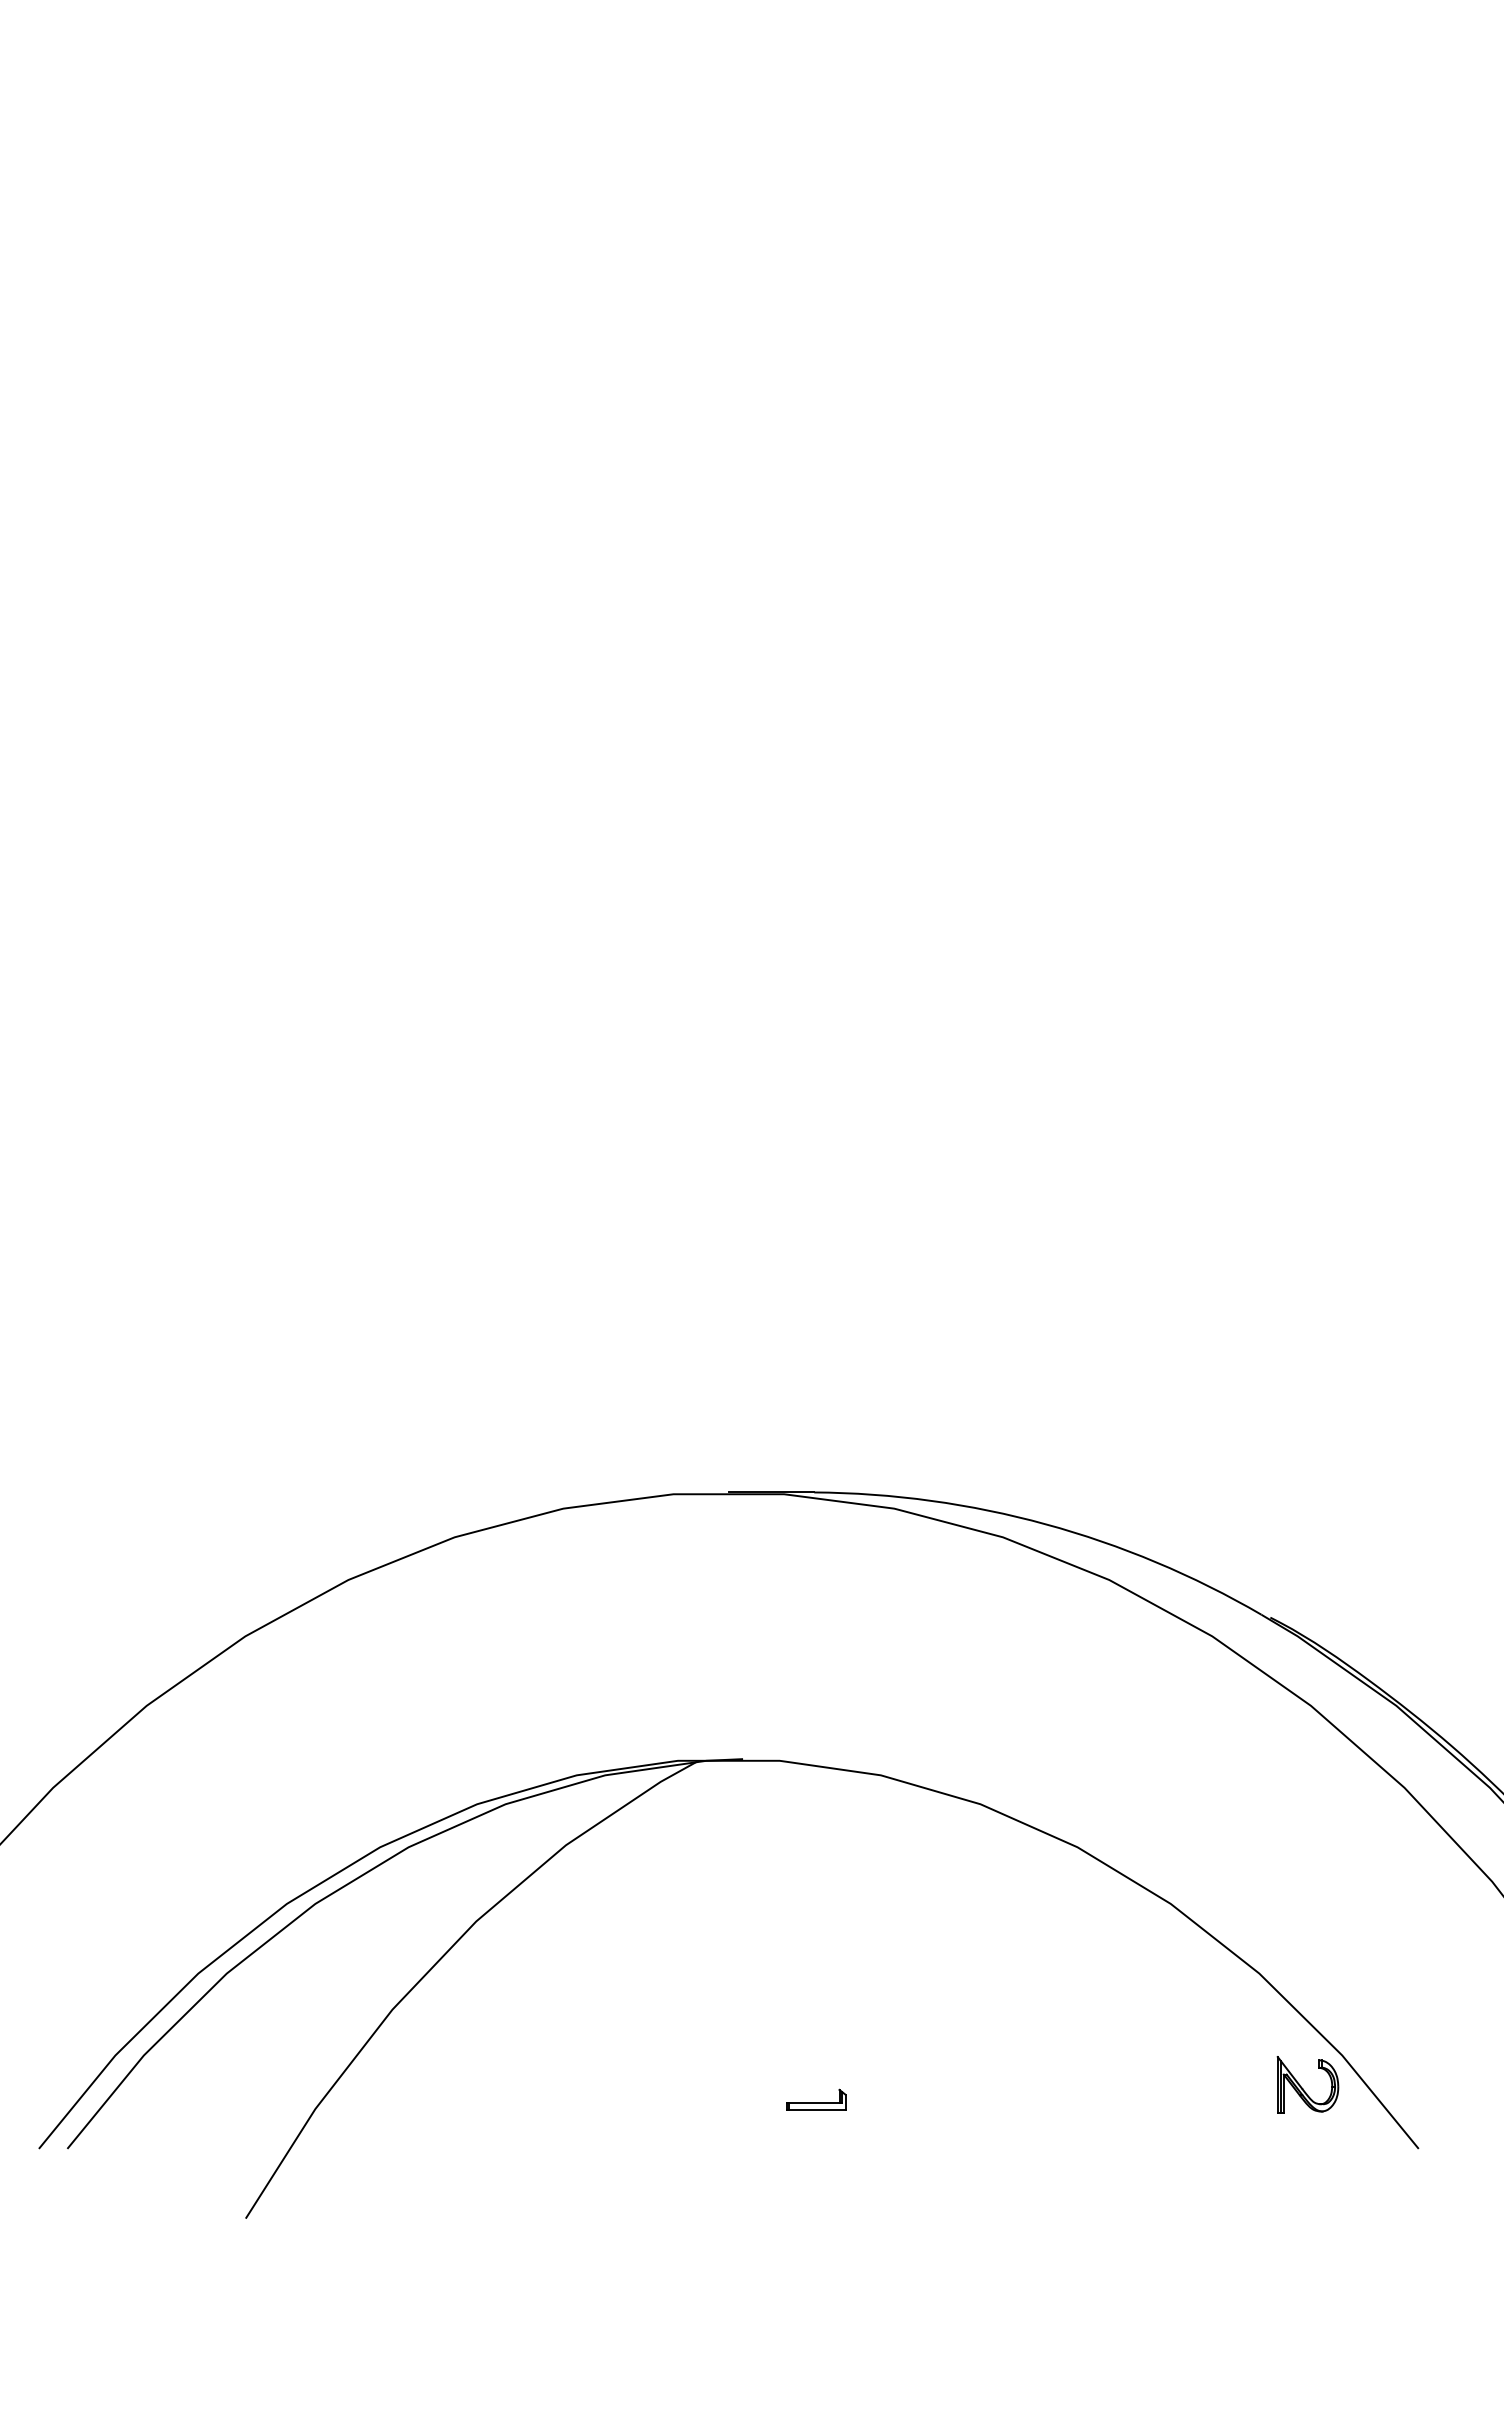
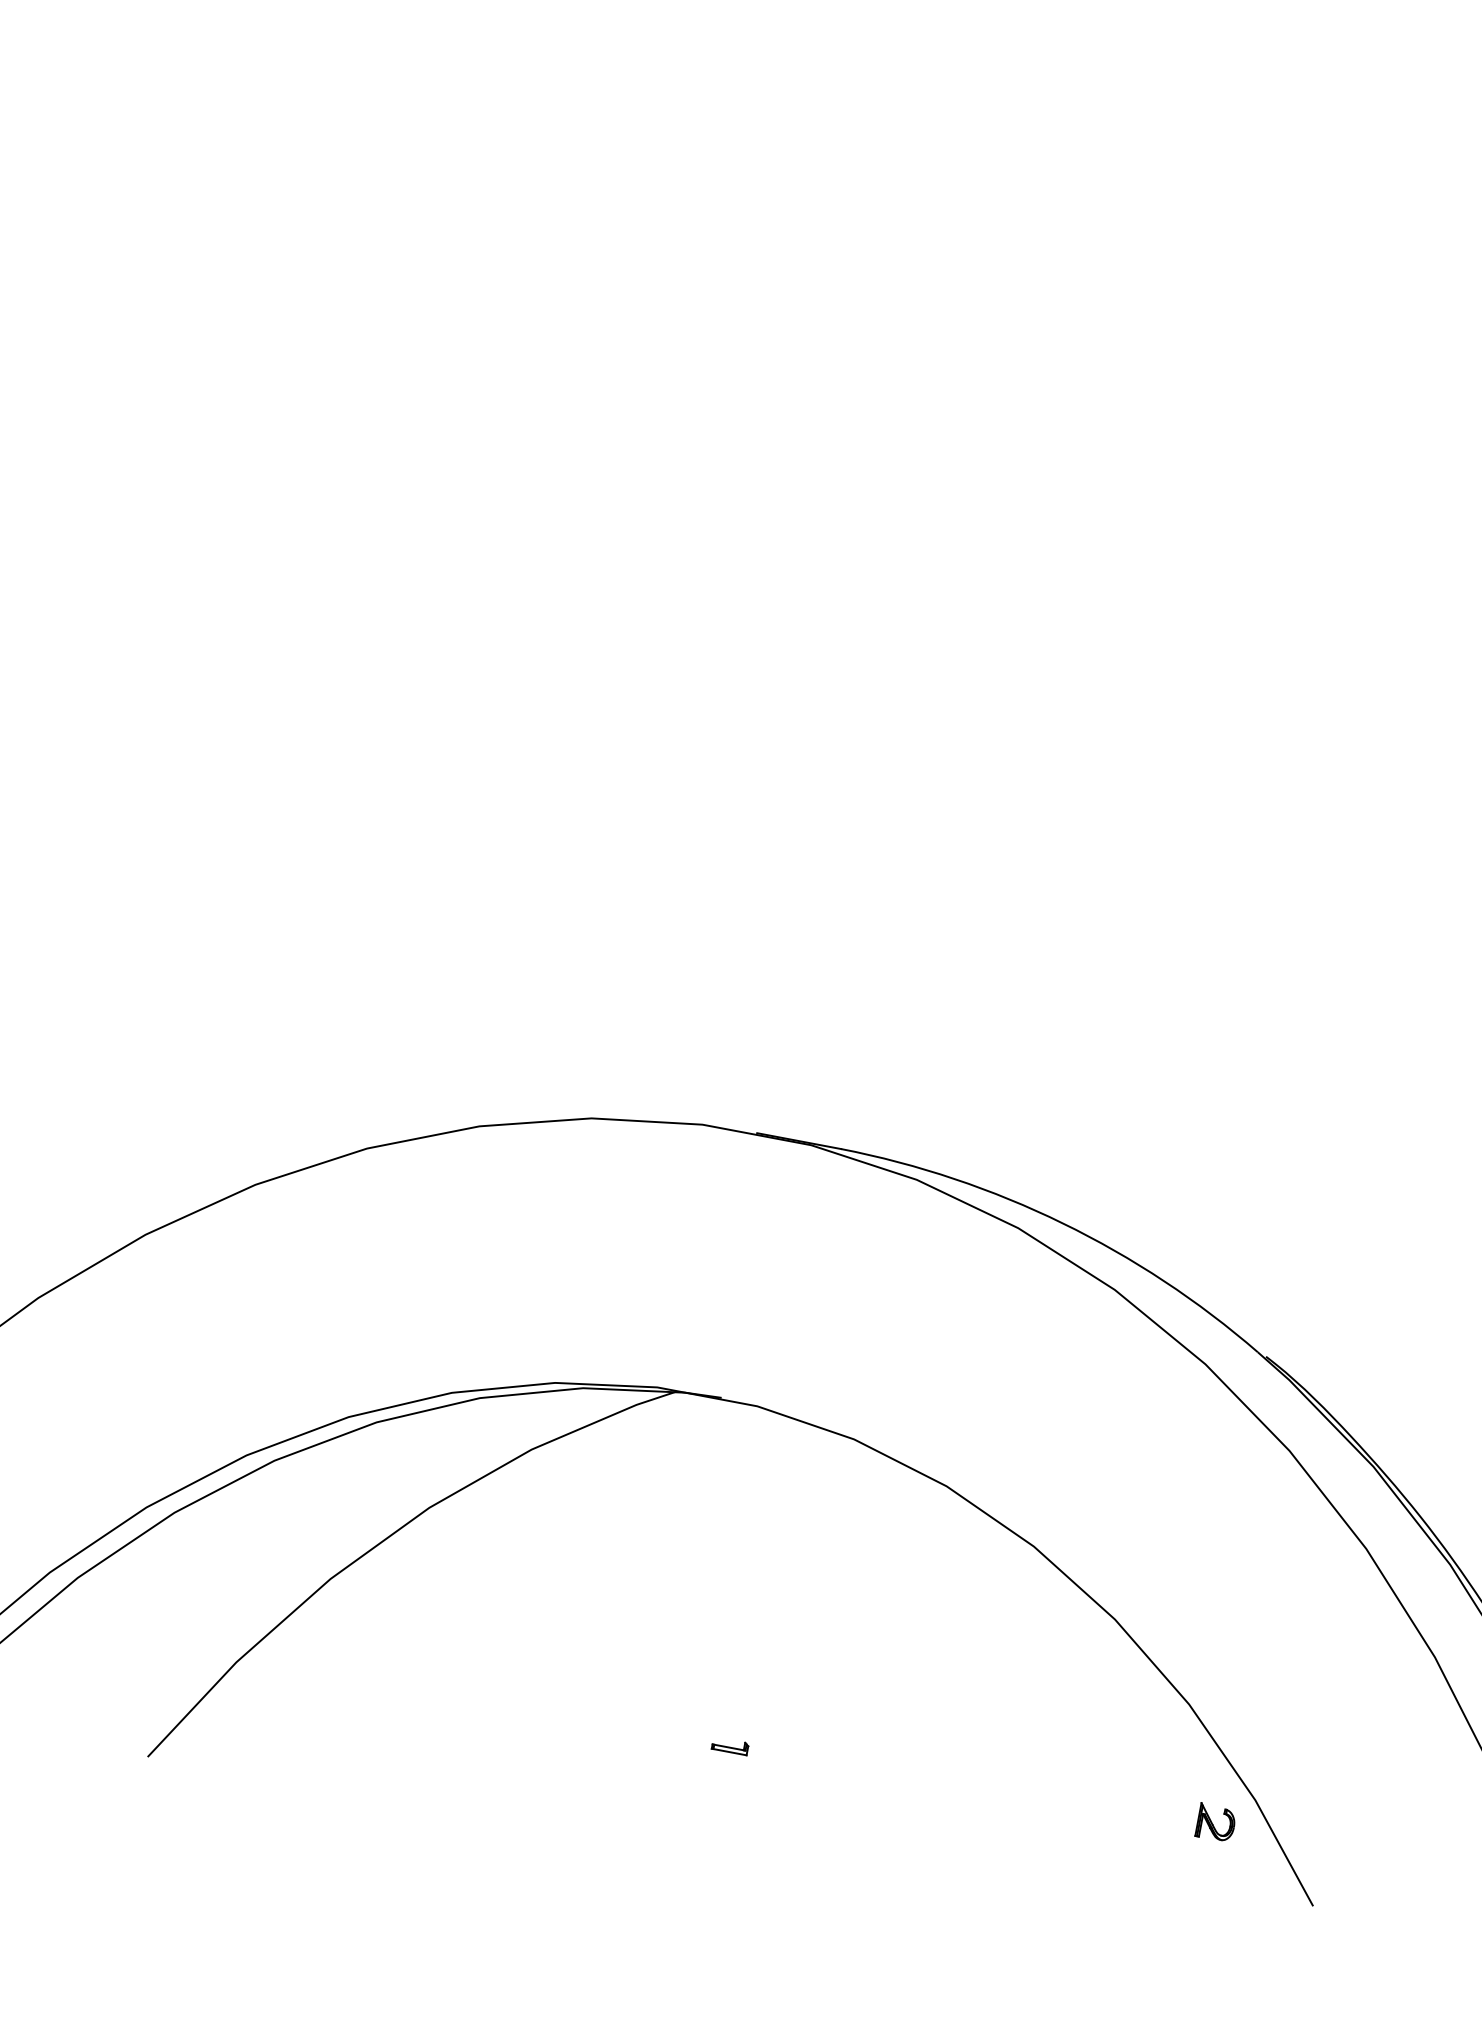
part: (1307, 2084) -> (1215, 1822), size x0.6
part: (816, 2099) -> (730, 1745), size x0.6

